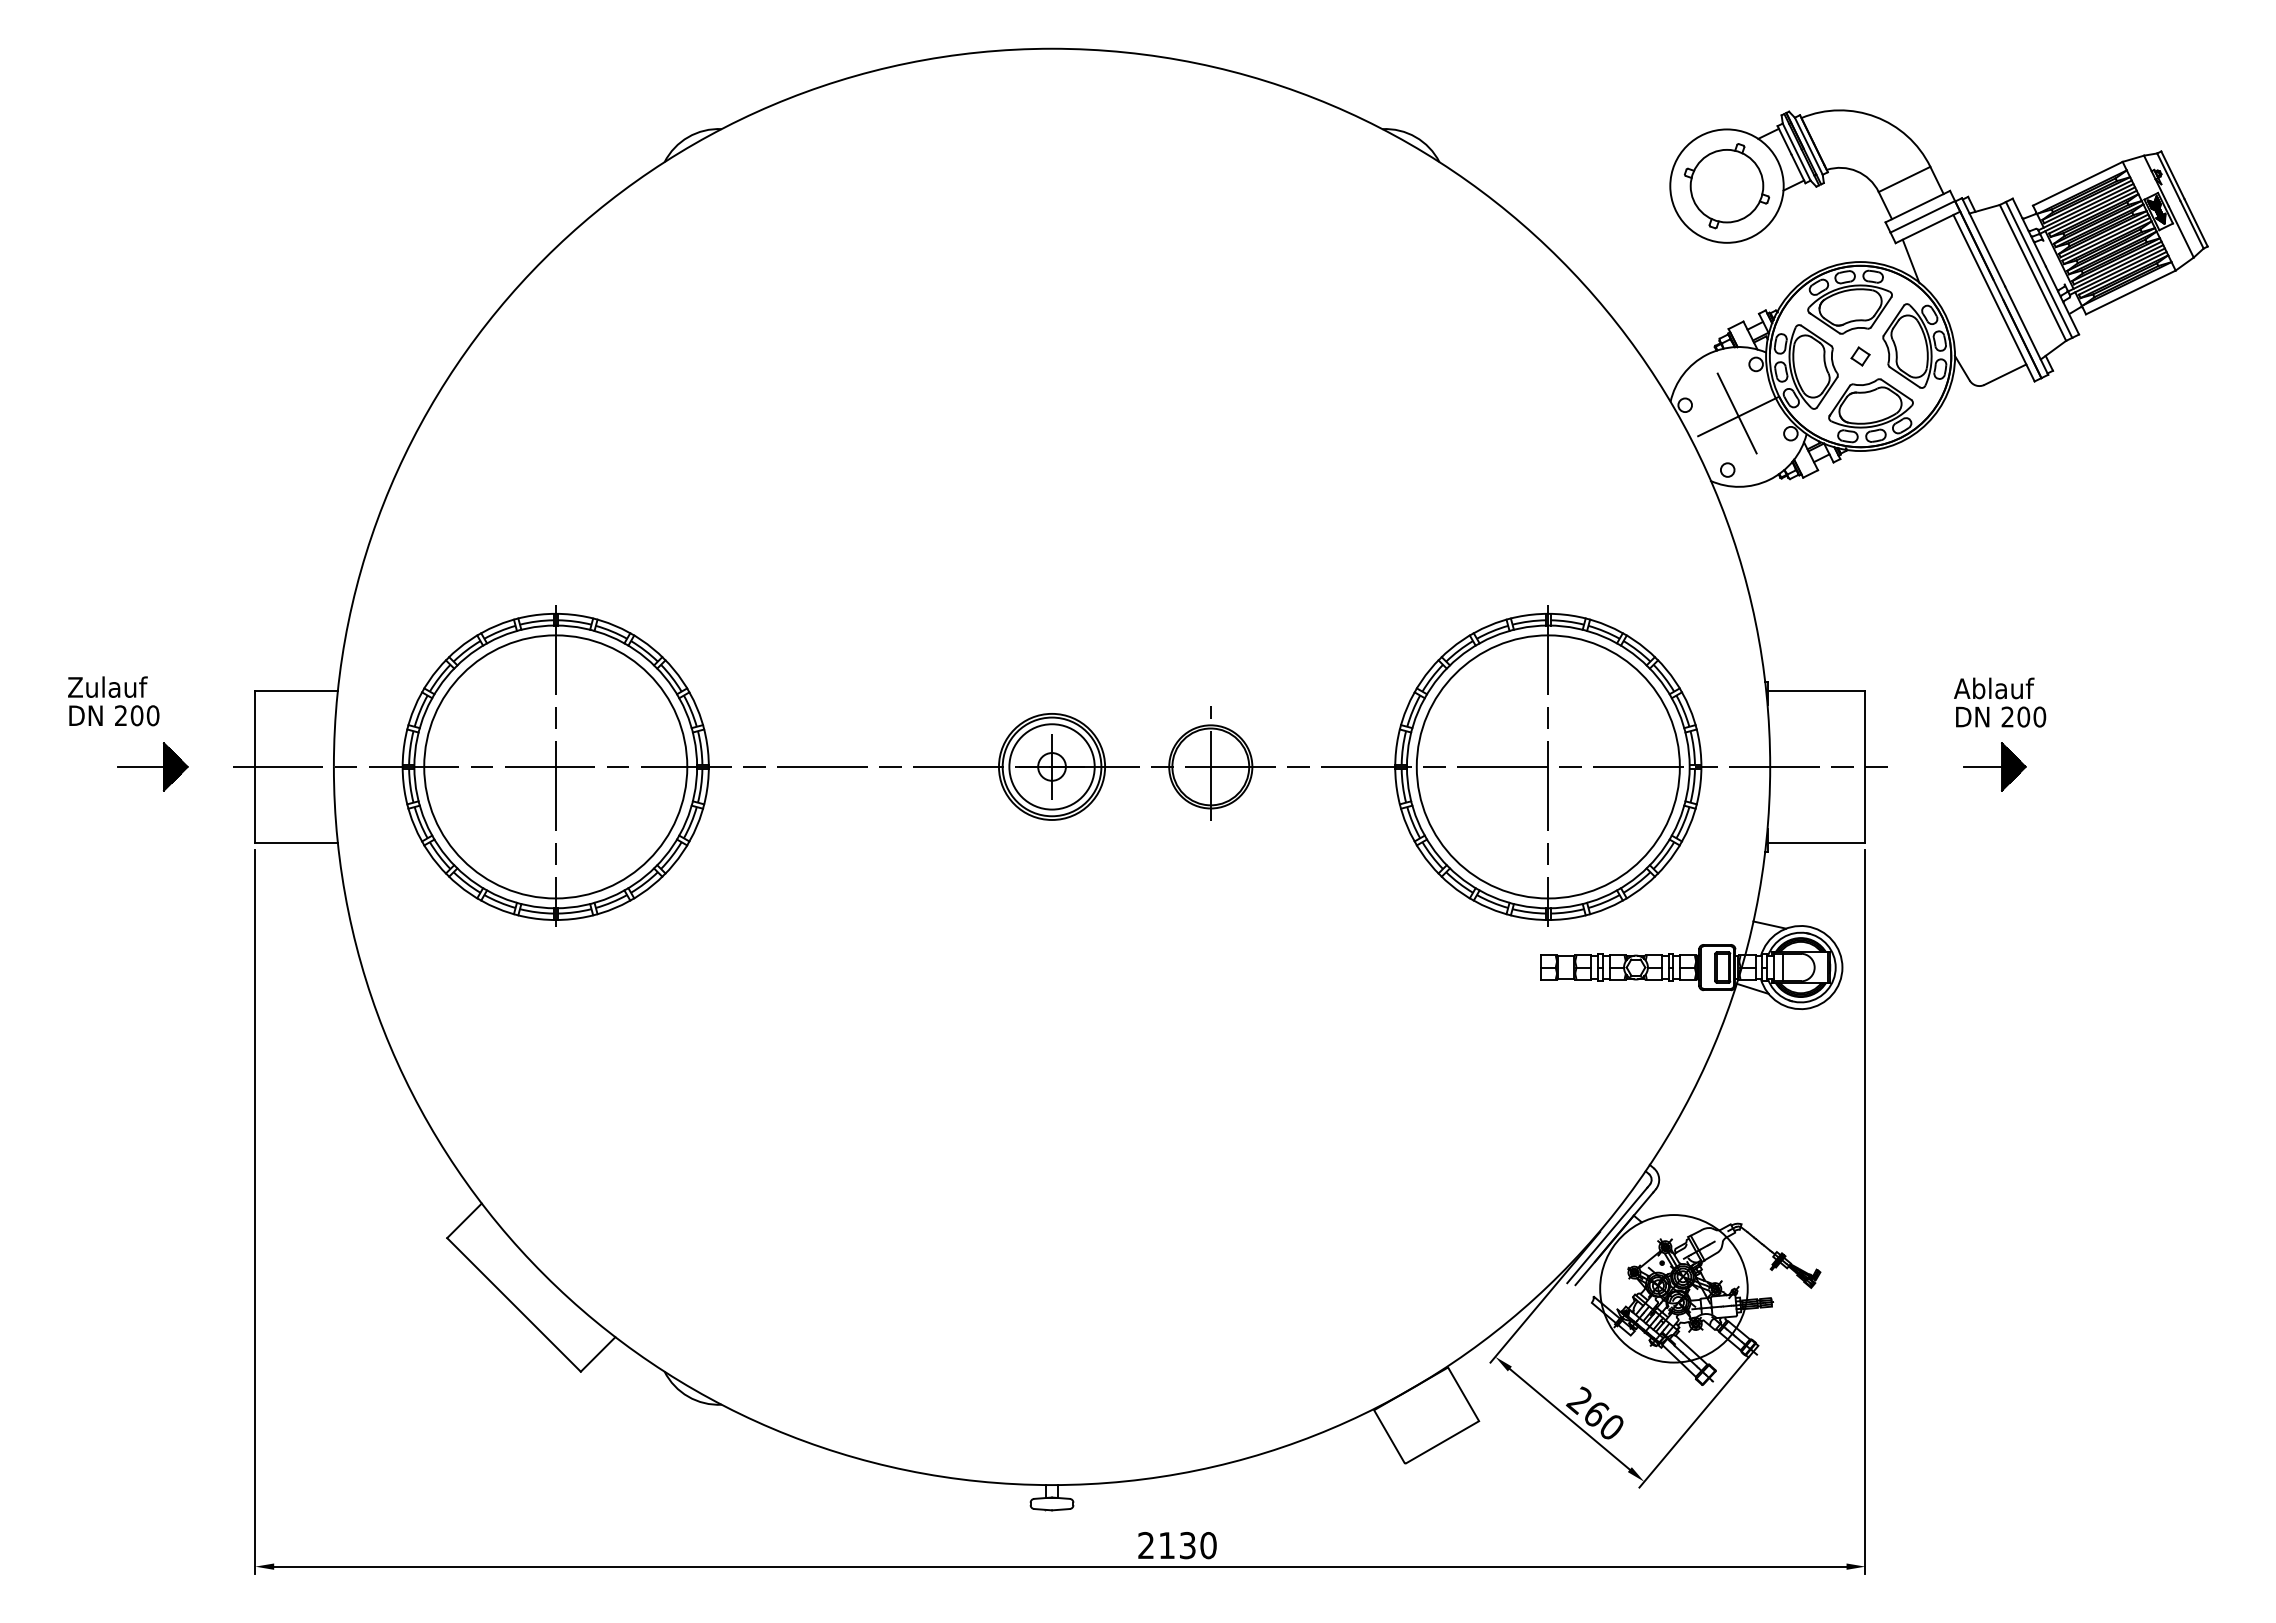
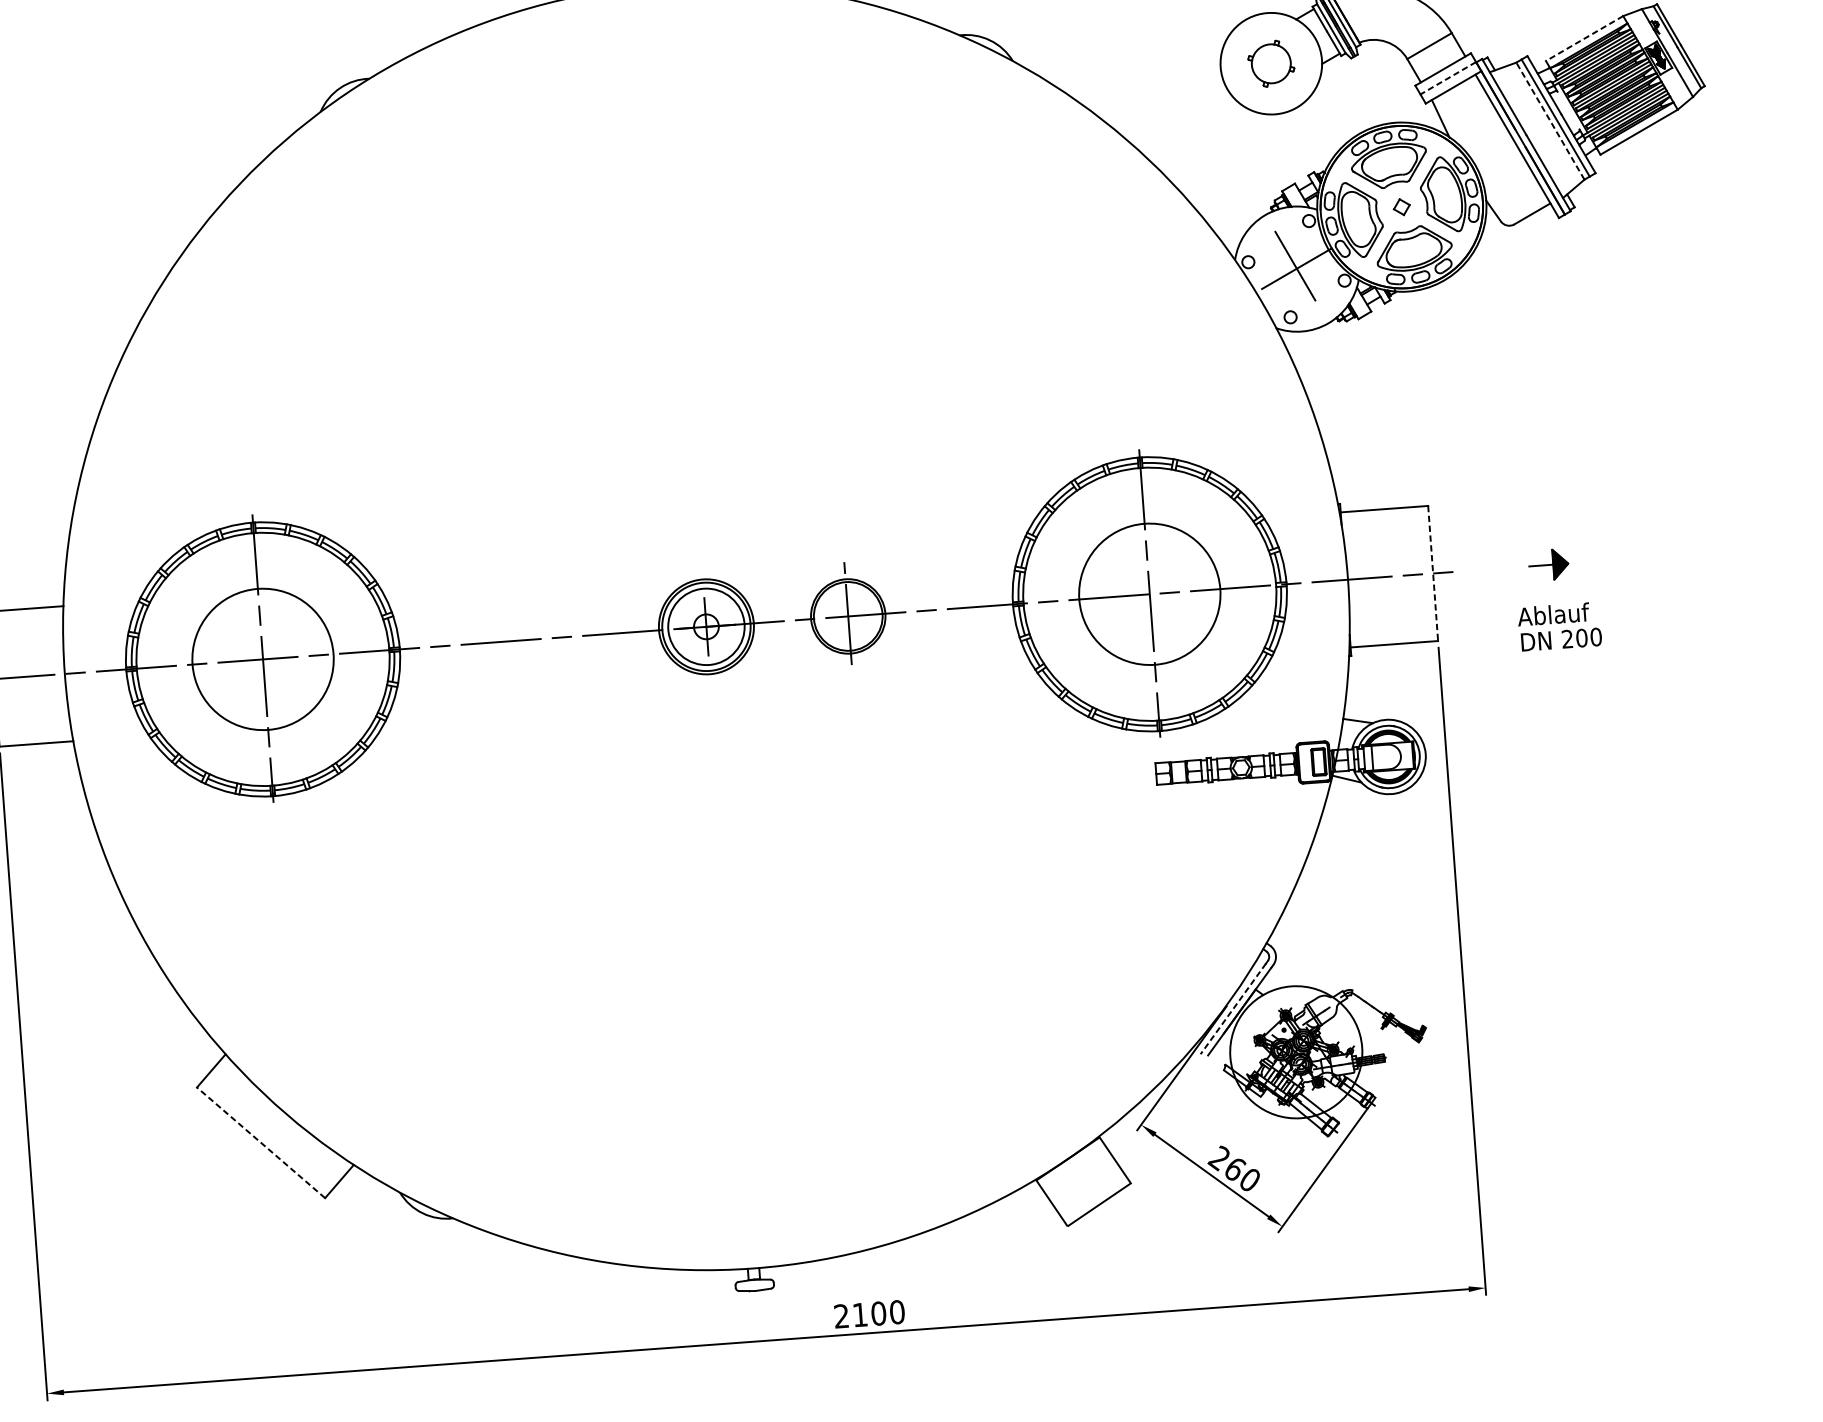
line: (2077, 183) -> (1584, 38), solid -> dashed
part: (1726, 186) -> (1270, 64), size x0.6
line: (1922, 216) -> (1447, 78), solid -> dashed
line: (2033, 272) -> (1550, 120), solid -> dashed
text: (2000, 702) -> (1560, 626), moved
circle: (555, 766) -> (262, 659), size x0.6
circle: (1547, 766) -> (1149, 593), size x0.6
line: (1865, 766) -> (1433, 573), solid -> dashed
part: (1994, 766) -> (1548, 564), size x0.7
line: (1607, 1235) -> (1233, 1009), solid -> dashed
line: (513, 1304) -> (260, 1142), solid -> dashed
text: (1187, 1545) -> (878, 1313), 2130 -> 2100

